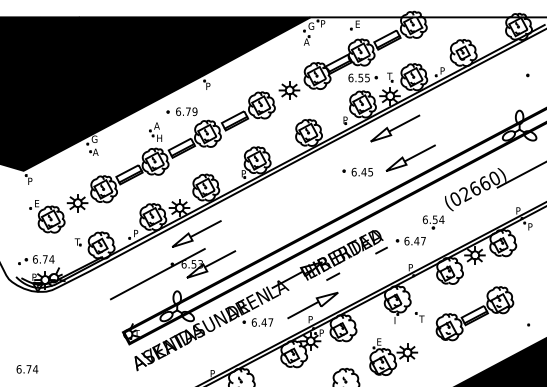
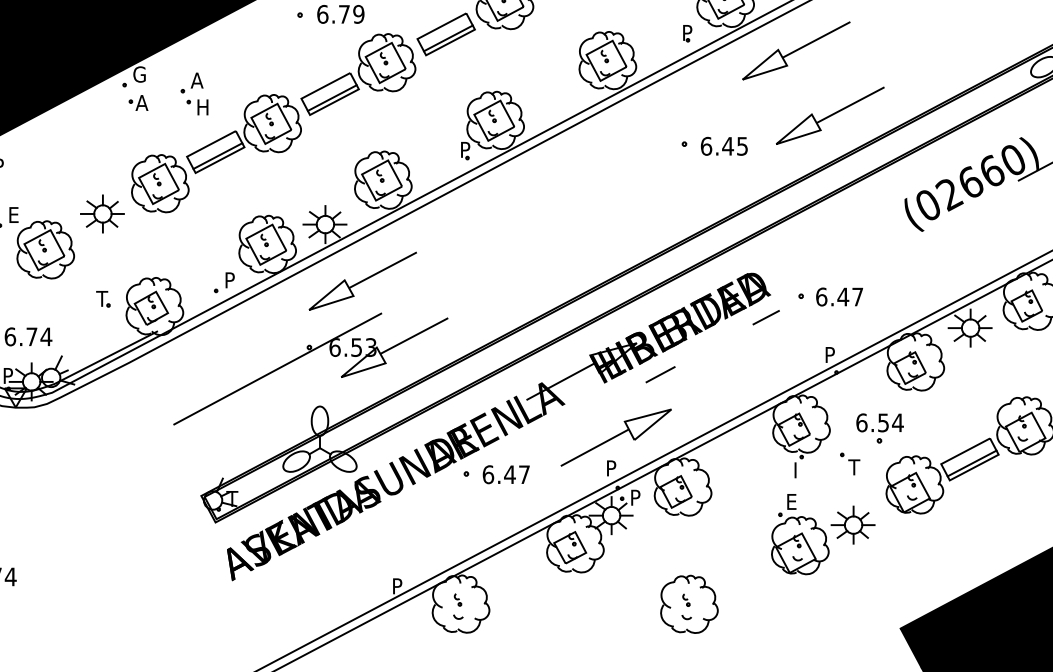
part: (155, 131) -> (193, 92), moved
part: (433, 222) -> (879, 428), moved
part: (393, 356) -> (822, 533), moved

